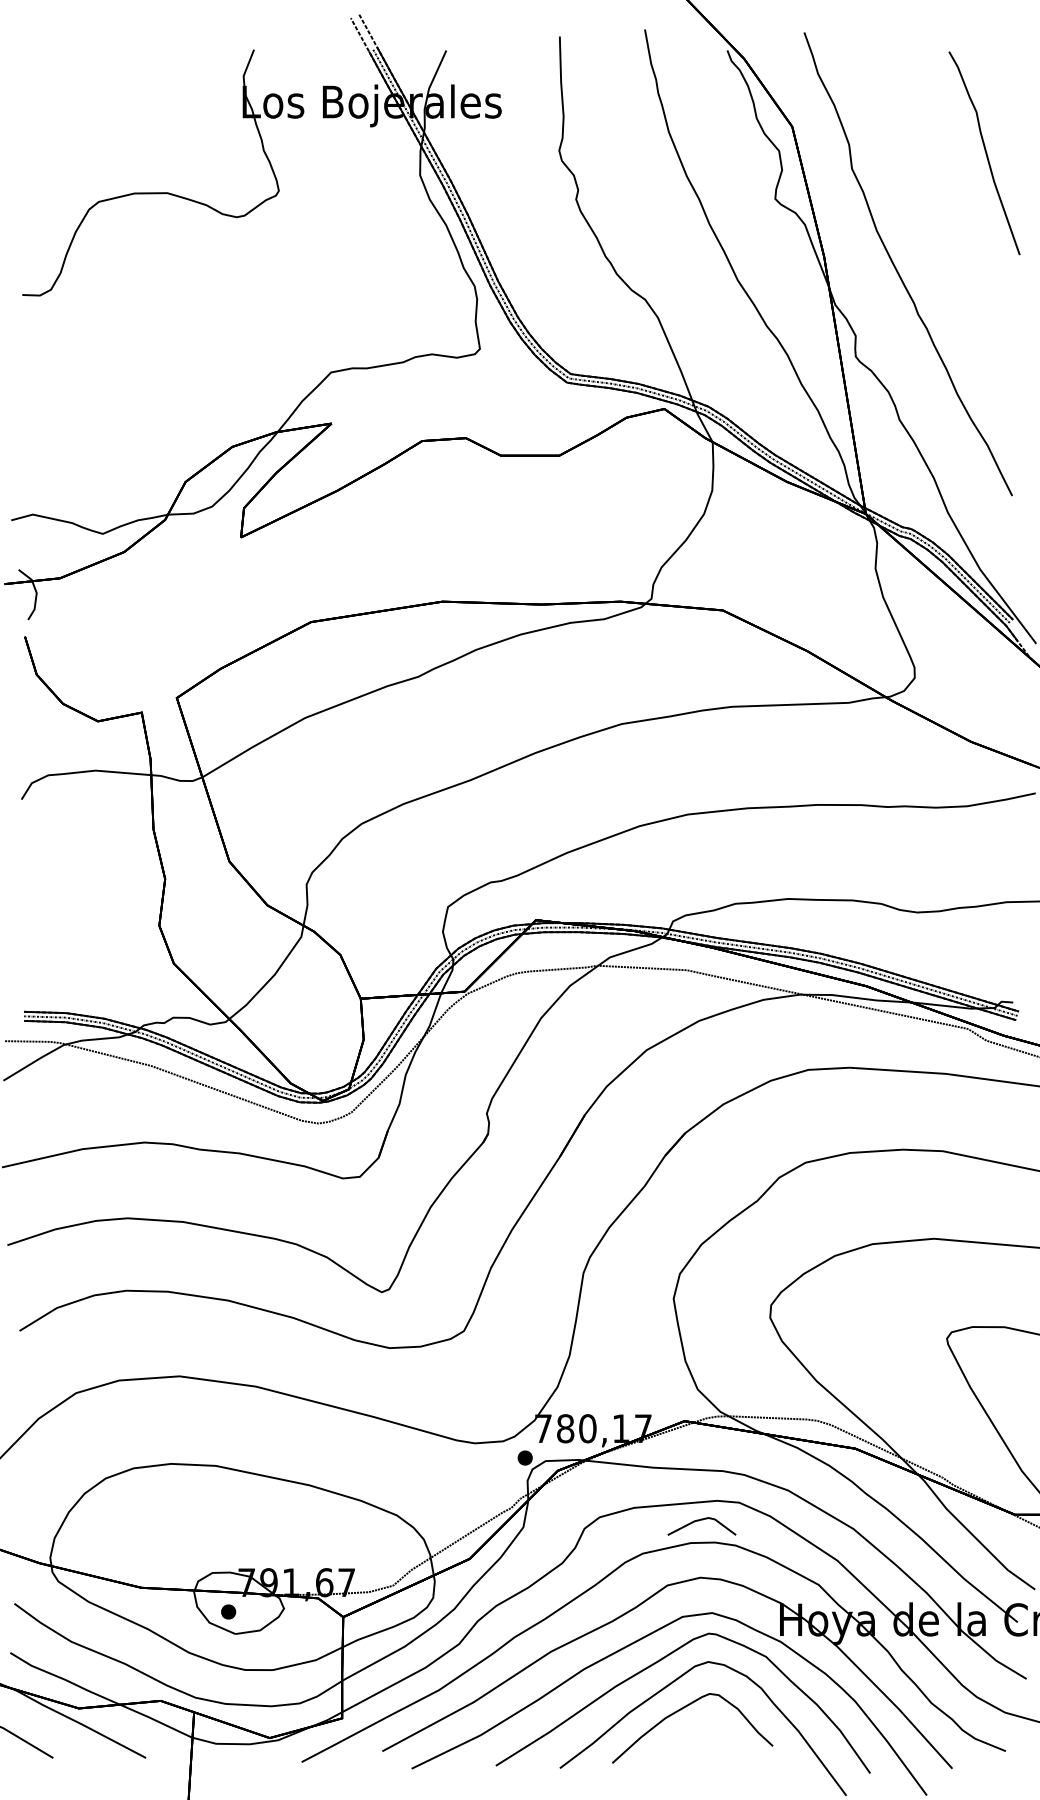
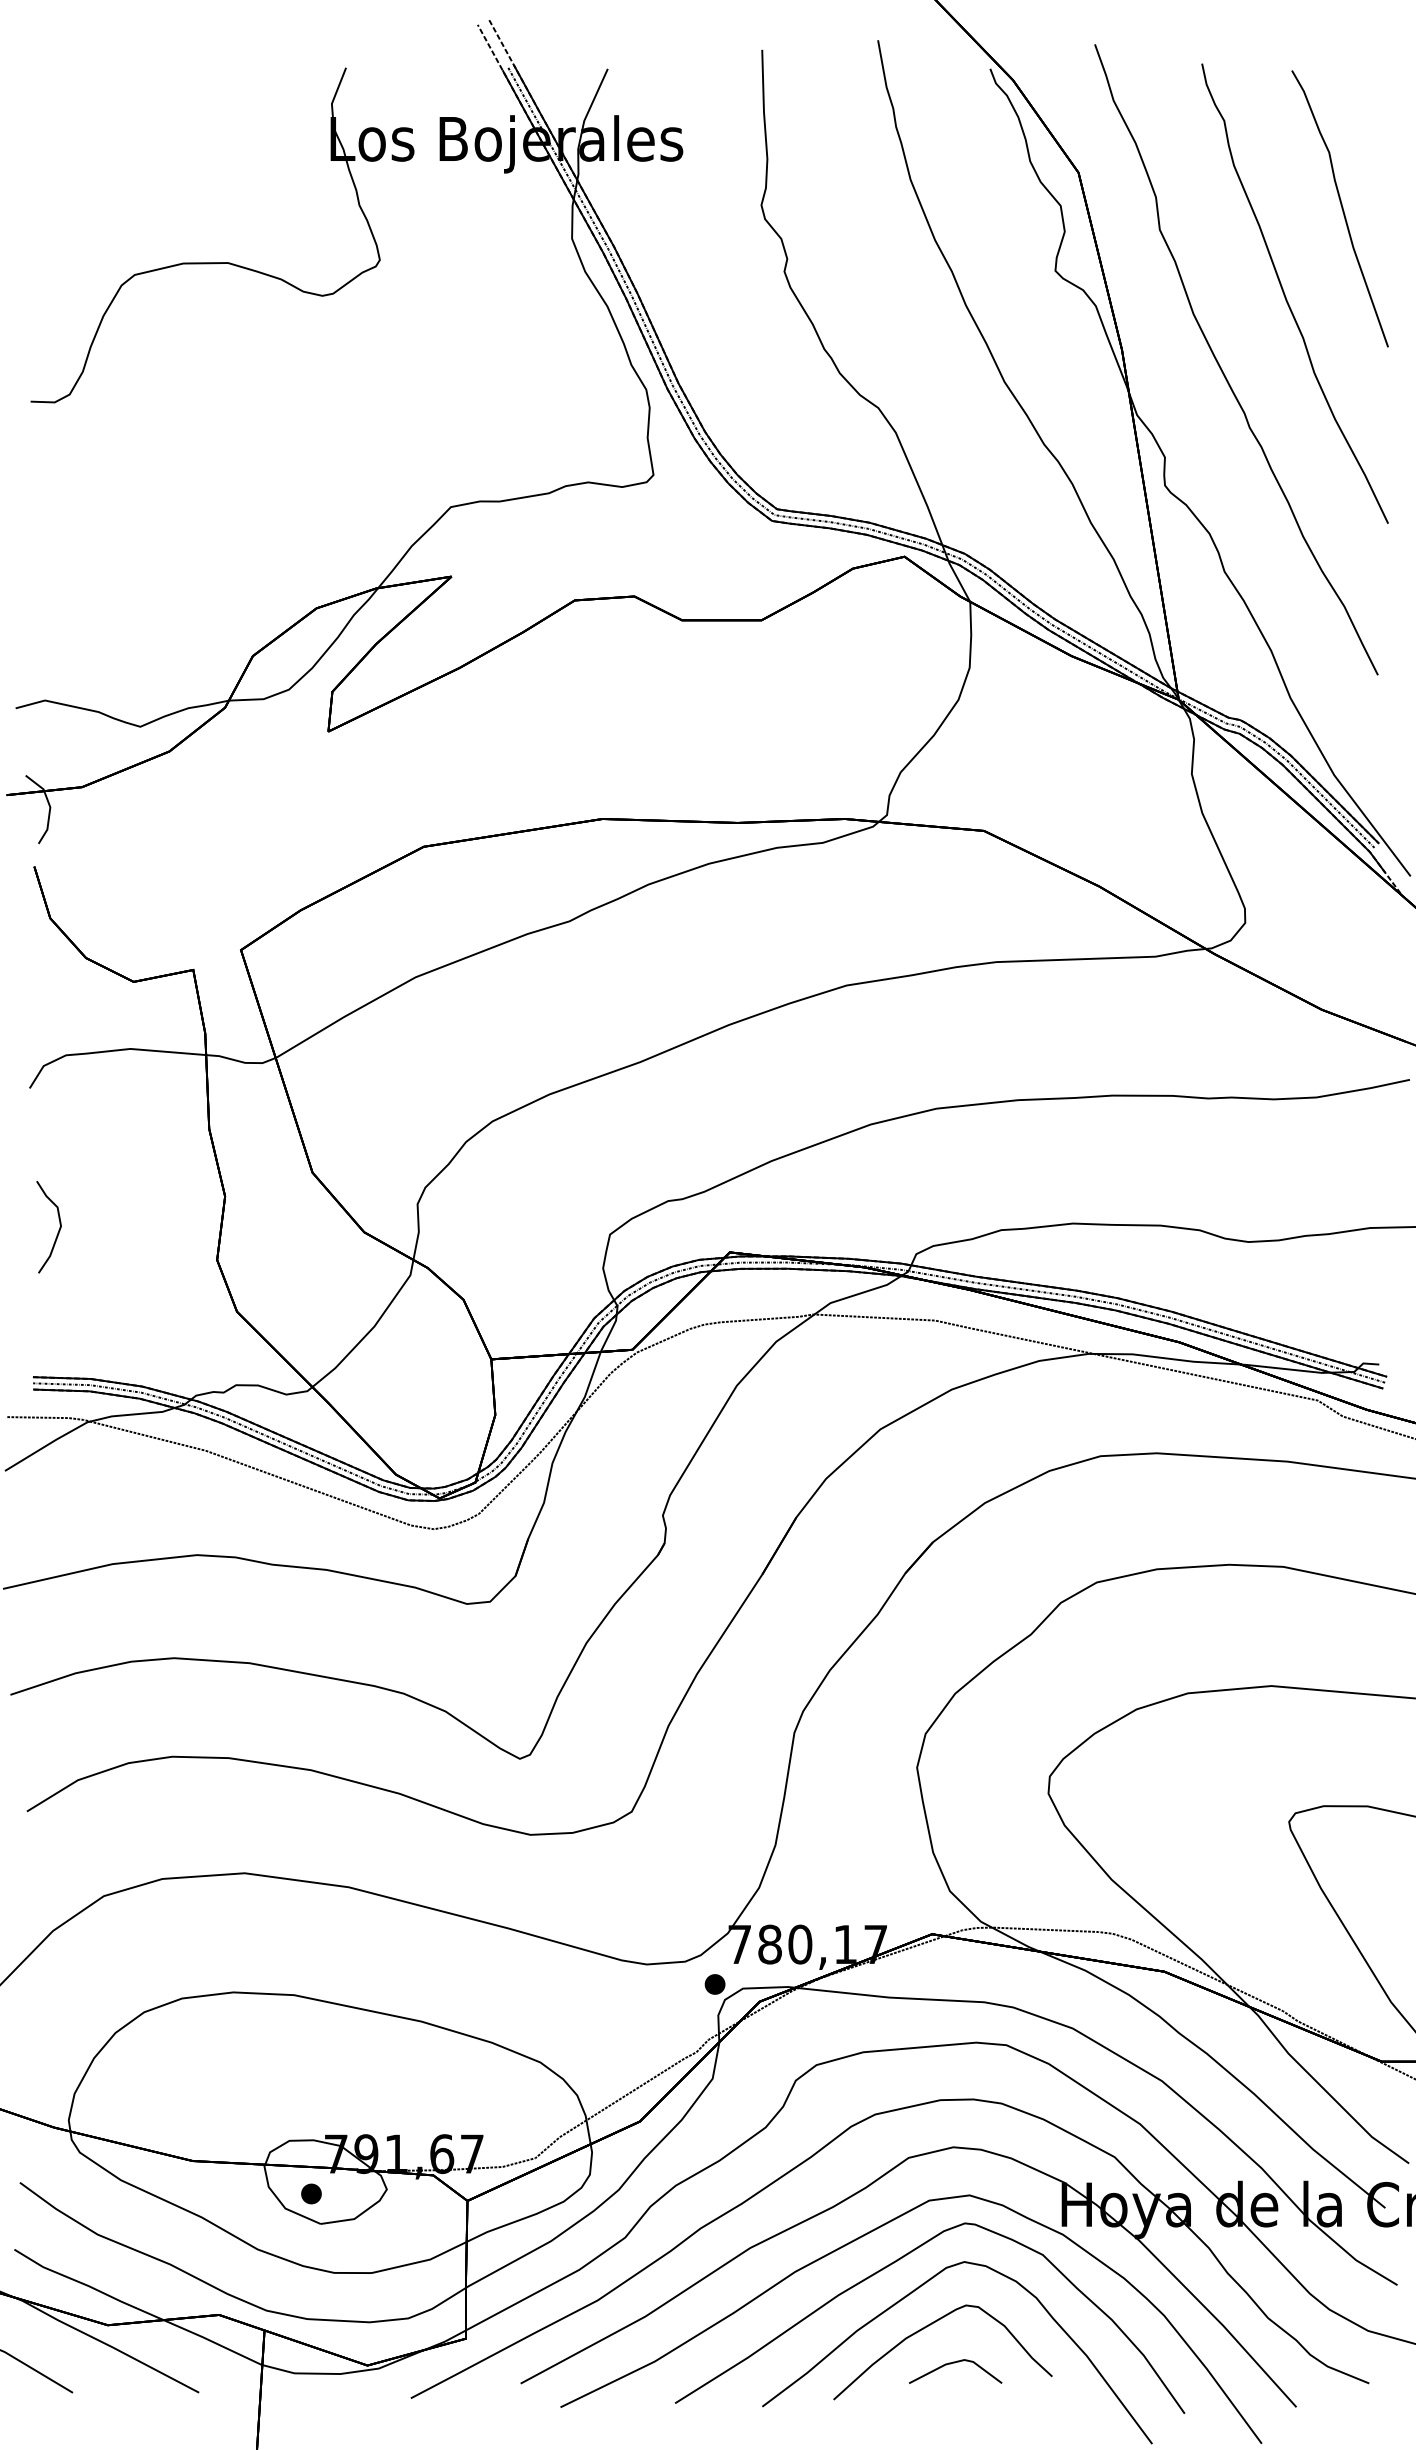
curve: (945, 217) -> (1286, 296), added
curve: (42, 903) -> (58, 1229), added
part: (701, 1520) -> (955, 2363), moved

